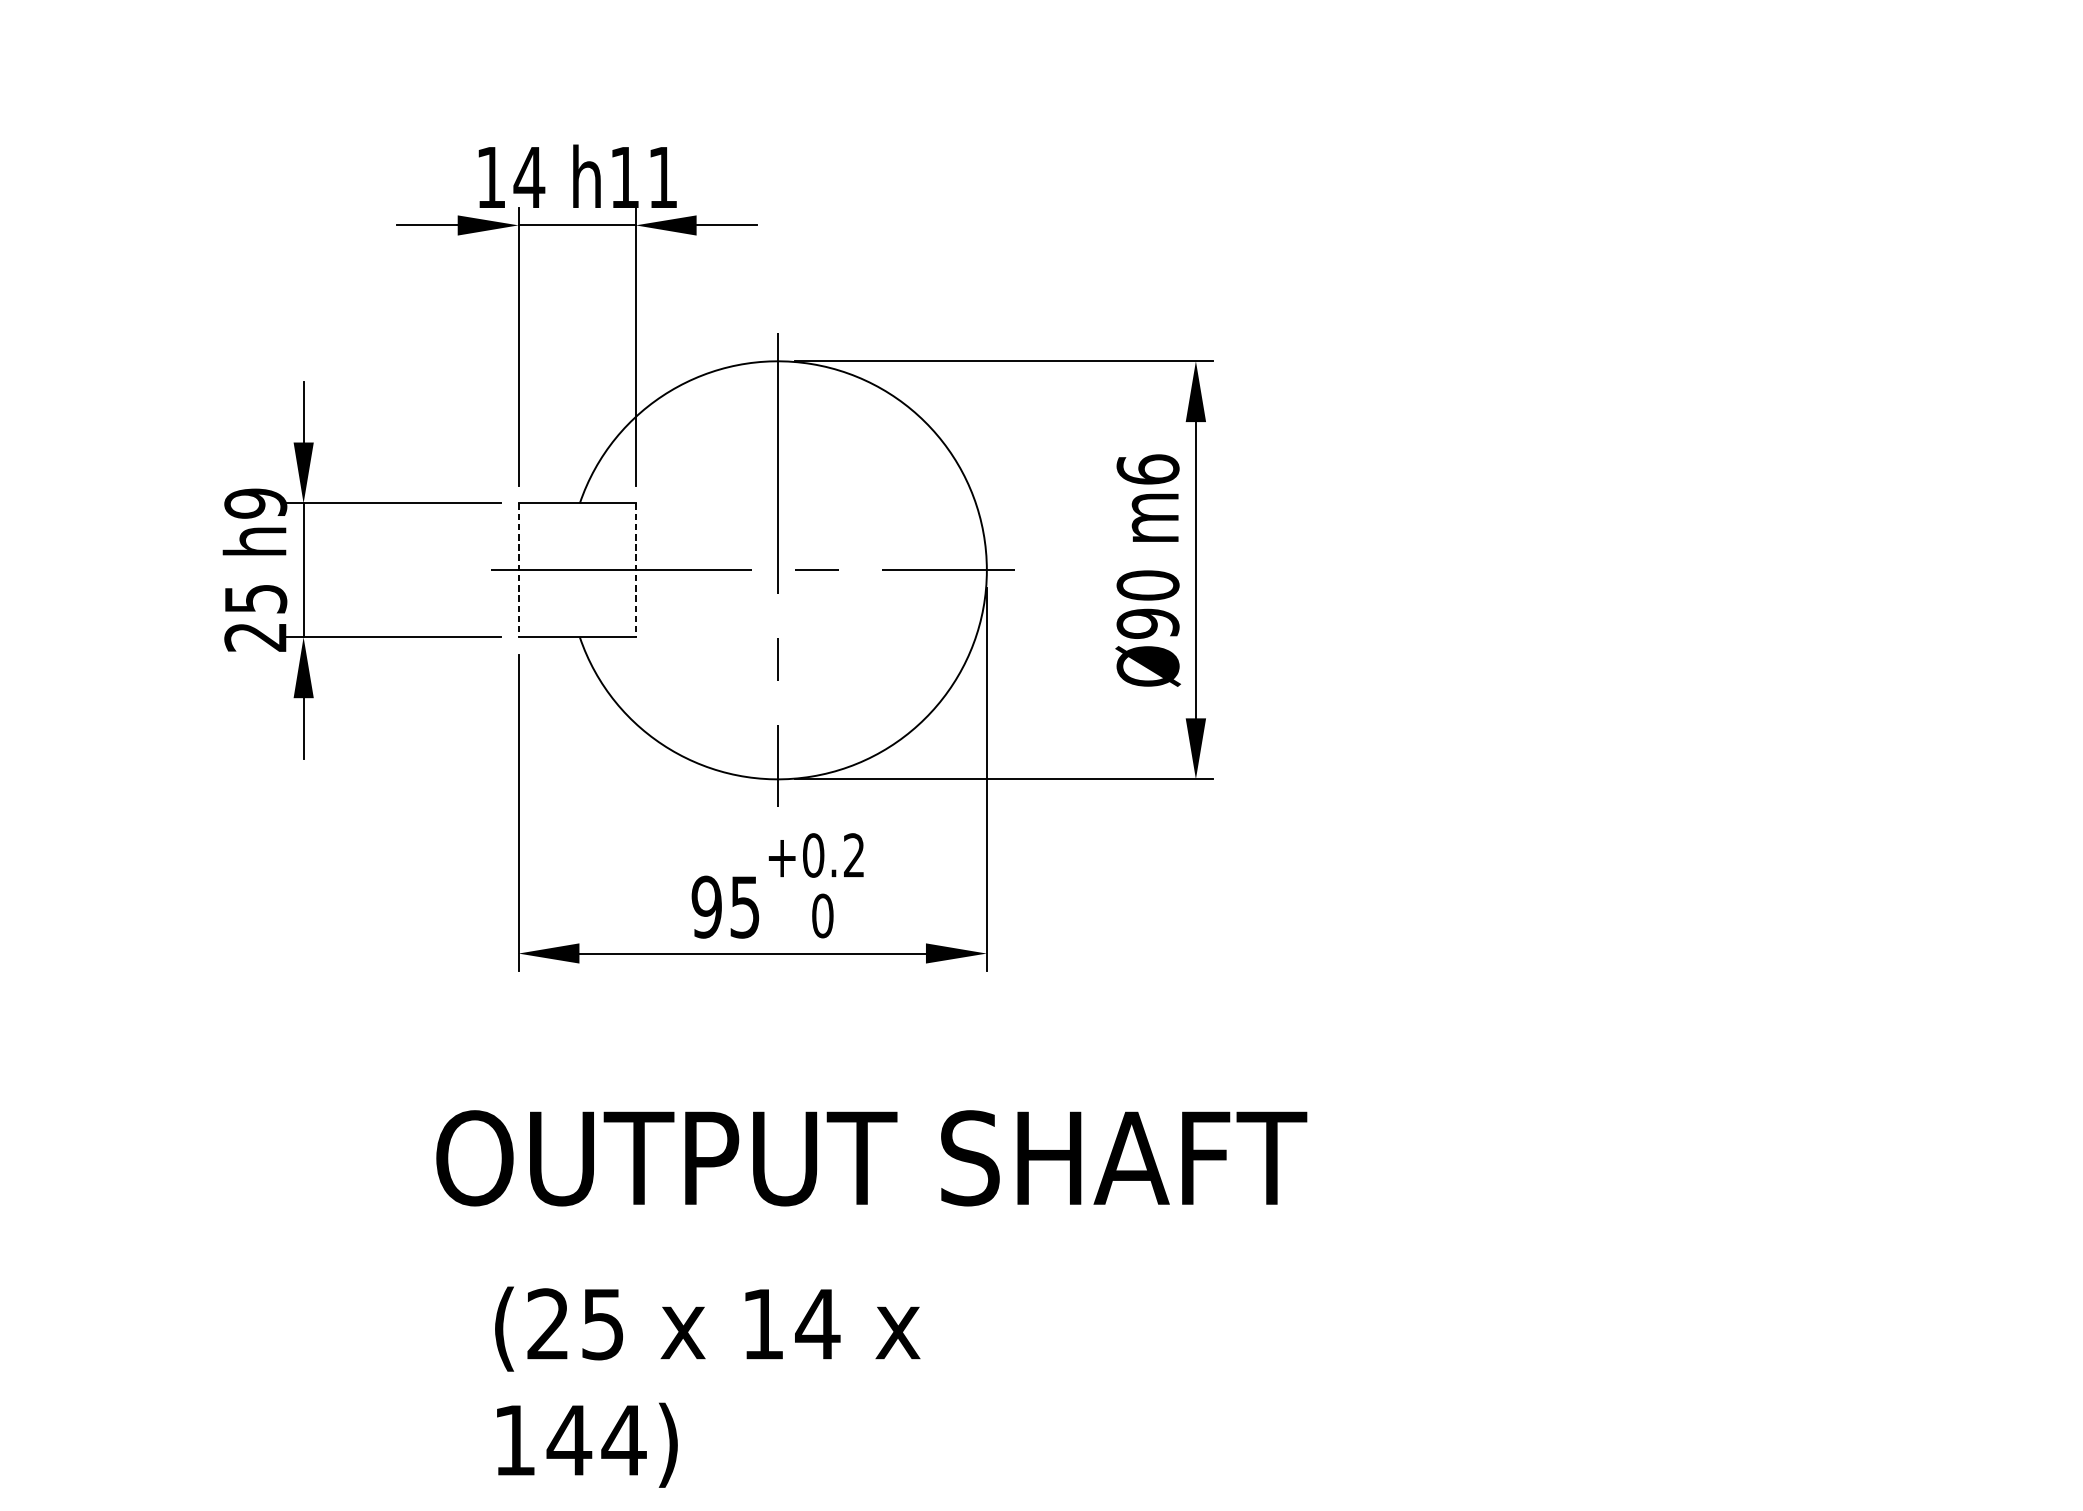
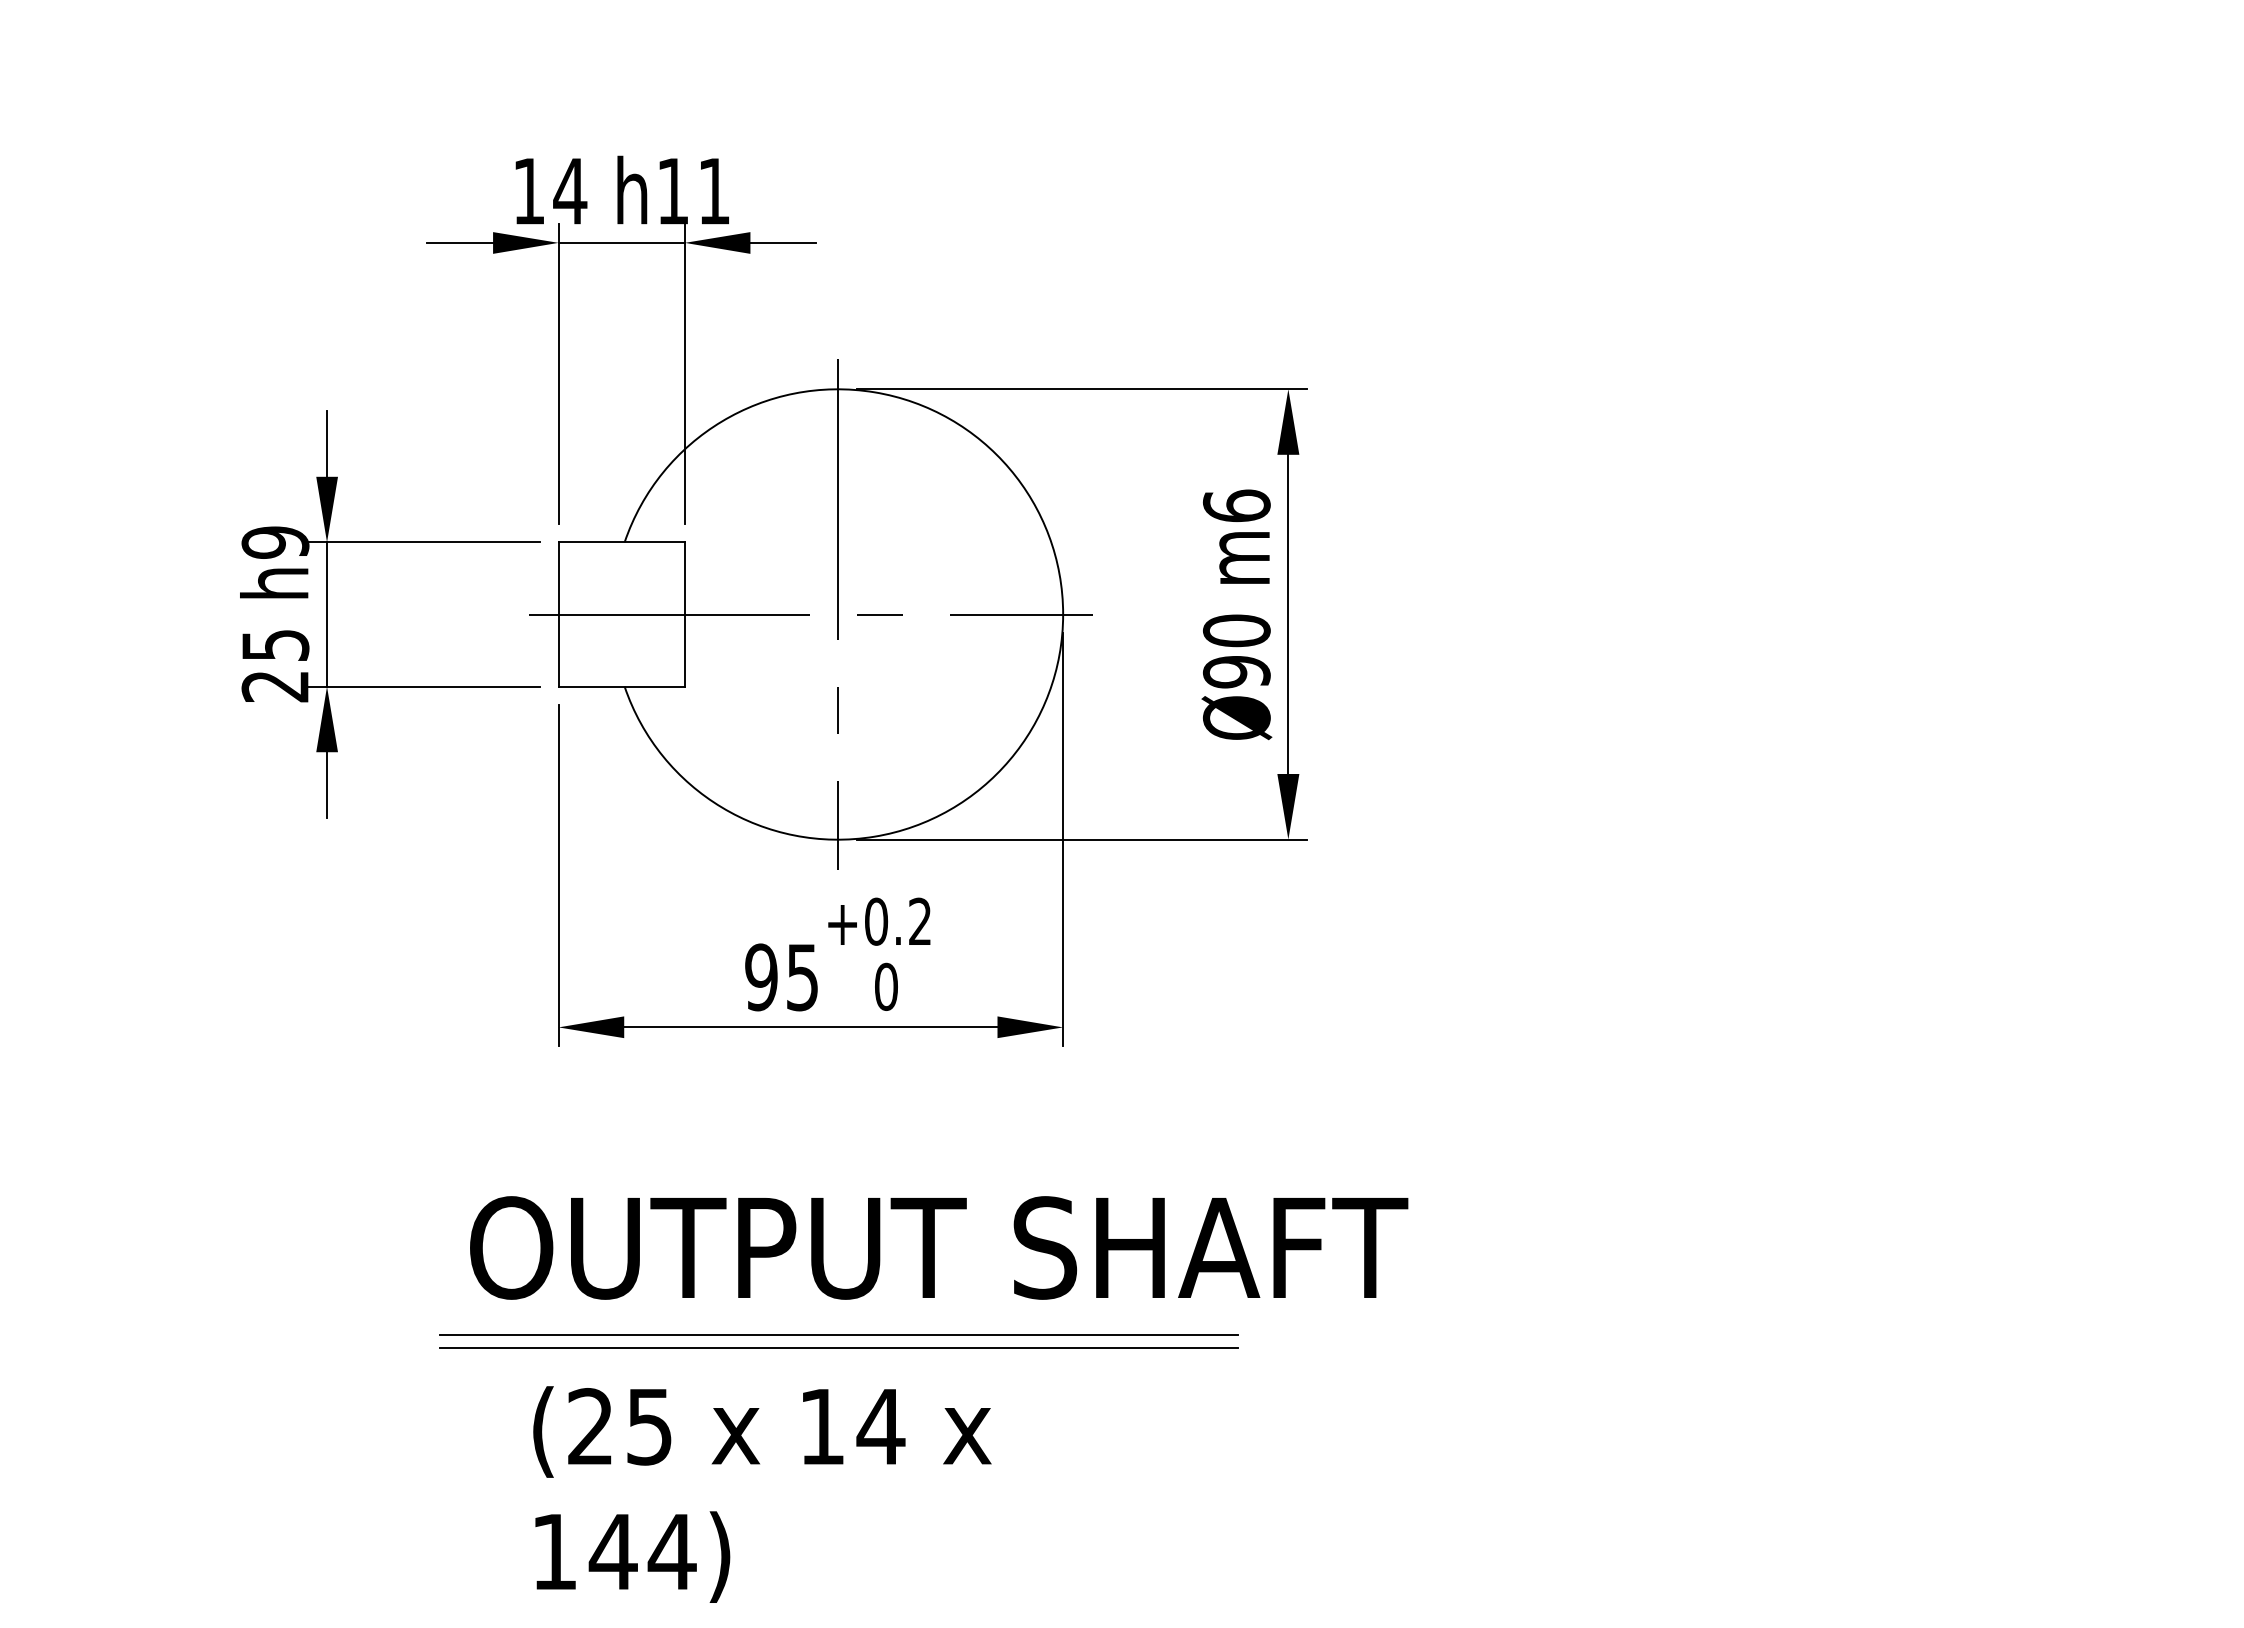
line: (518, 571) -> (558, 615), dashed -> solid
line: (635, 571) -> (684, 615), dashed -> solid
line: (778, 1239) -> (838, 1335), added
line: (778, 1251) -> (838, 1348), added

